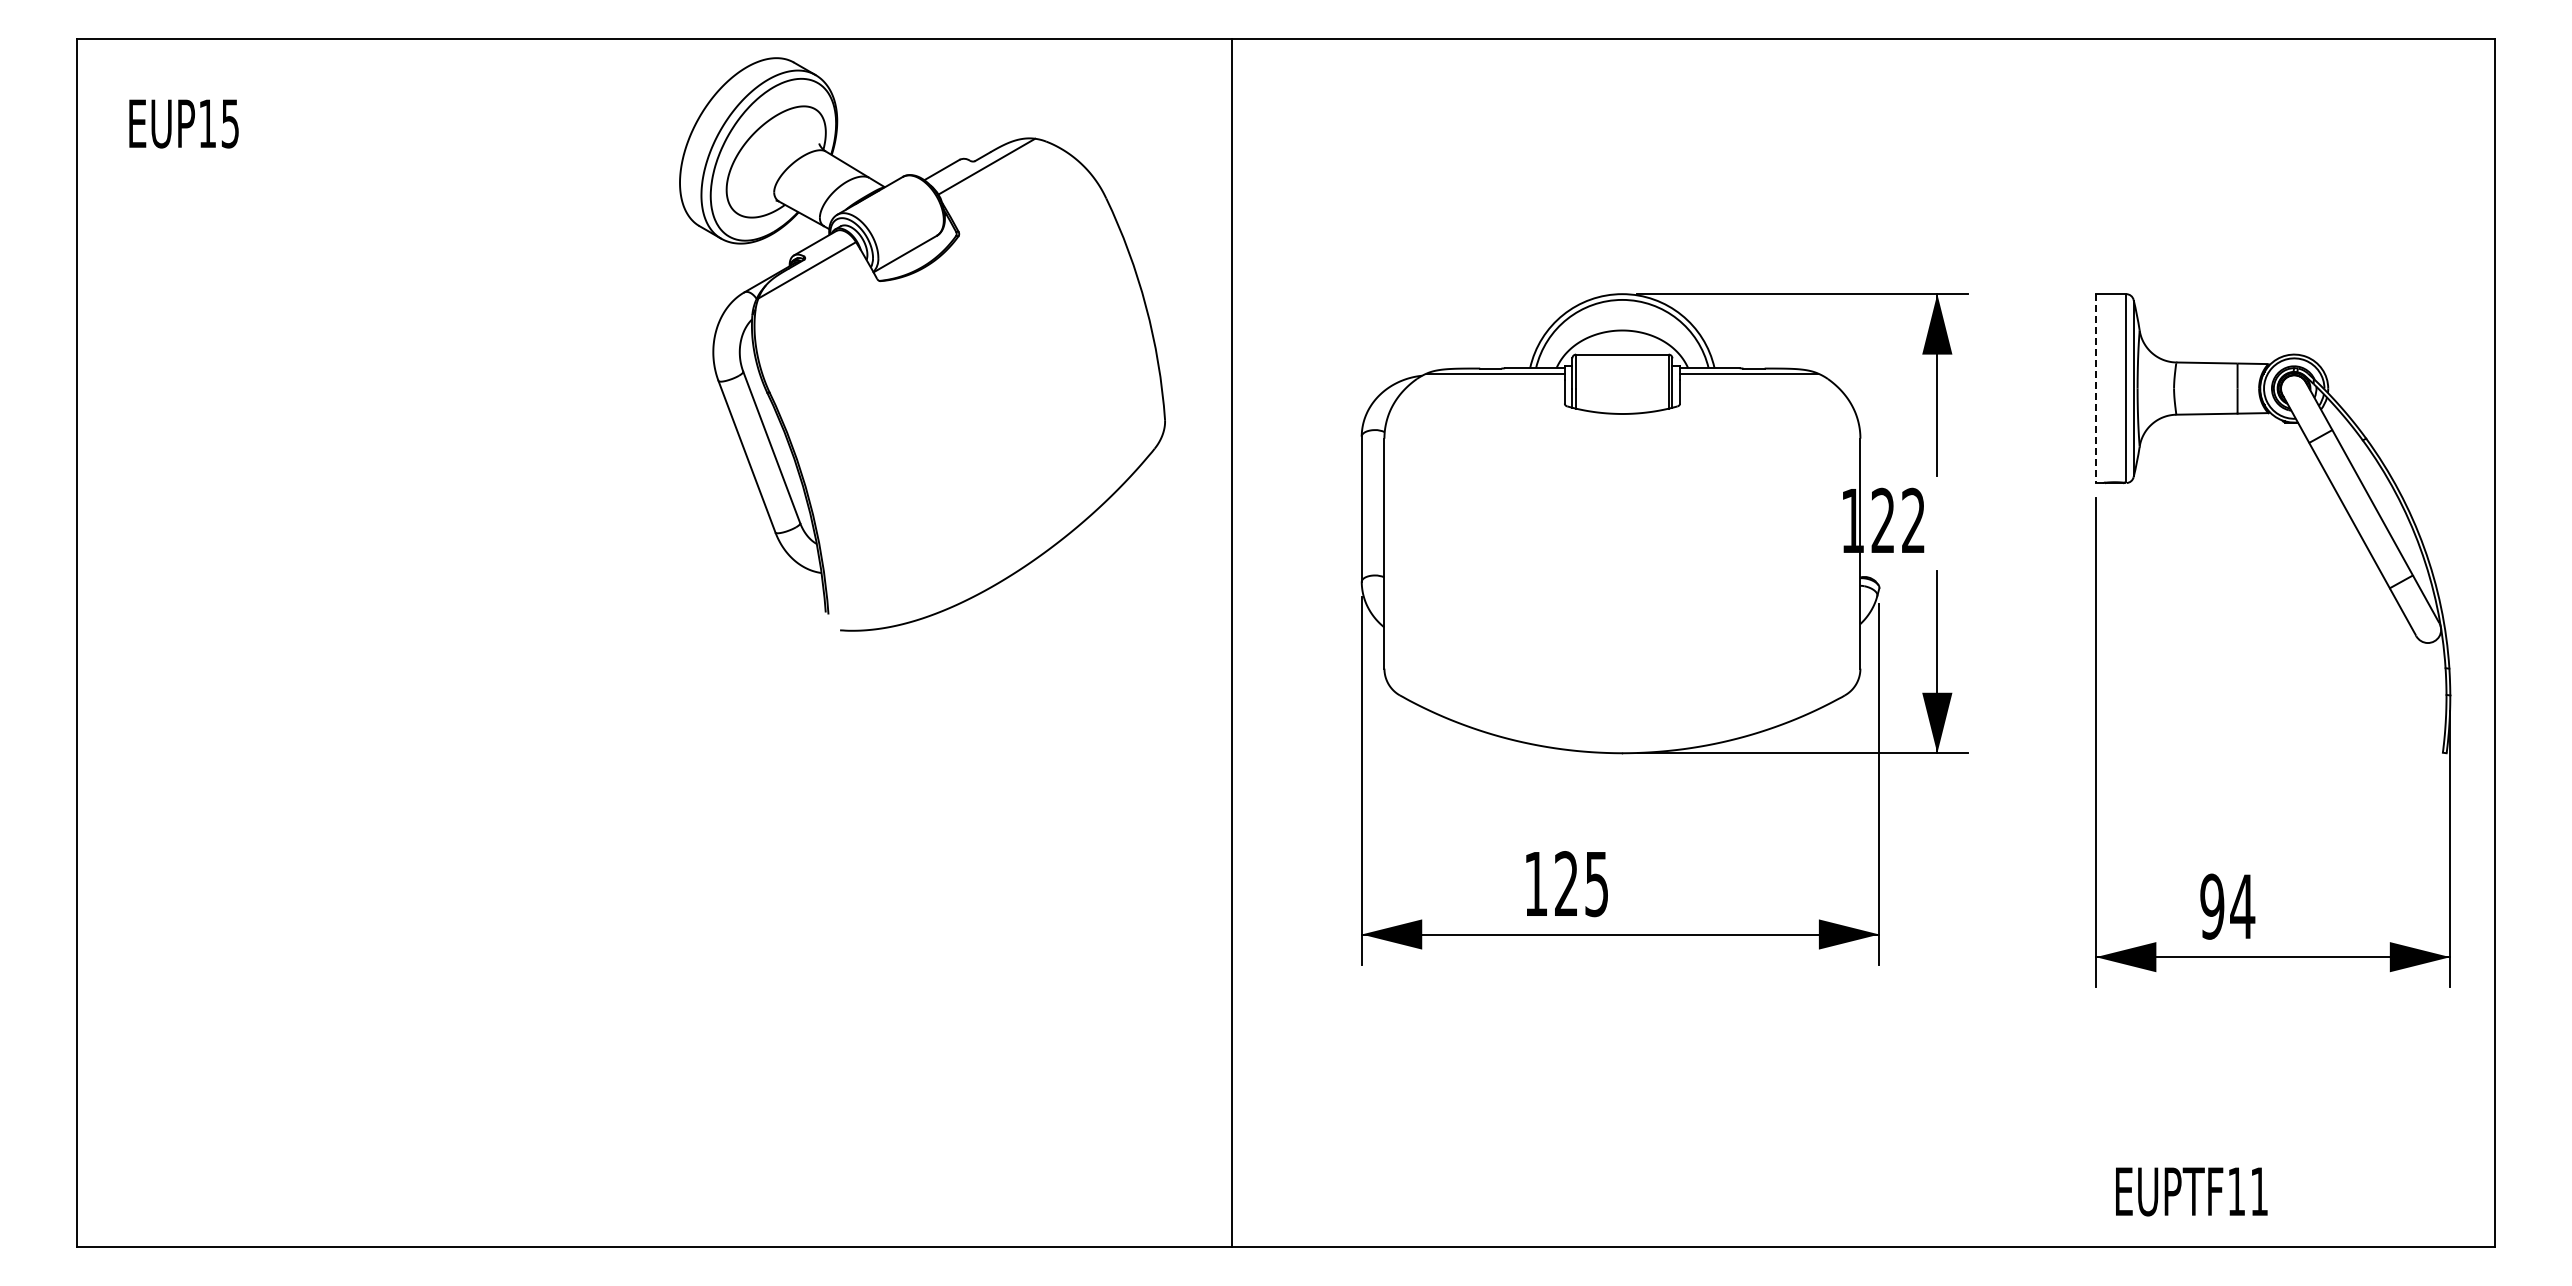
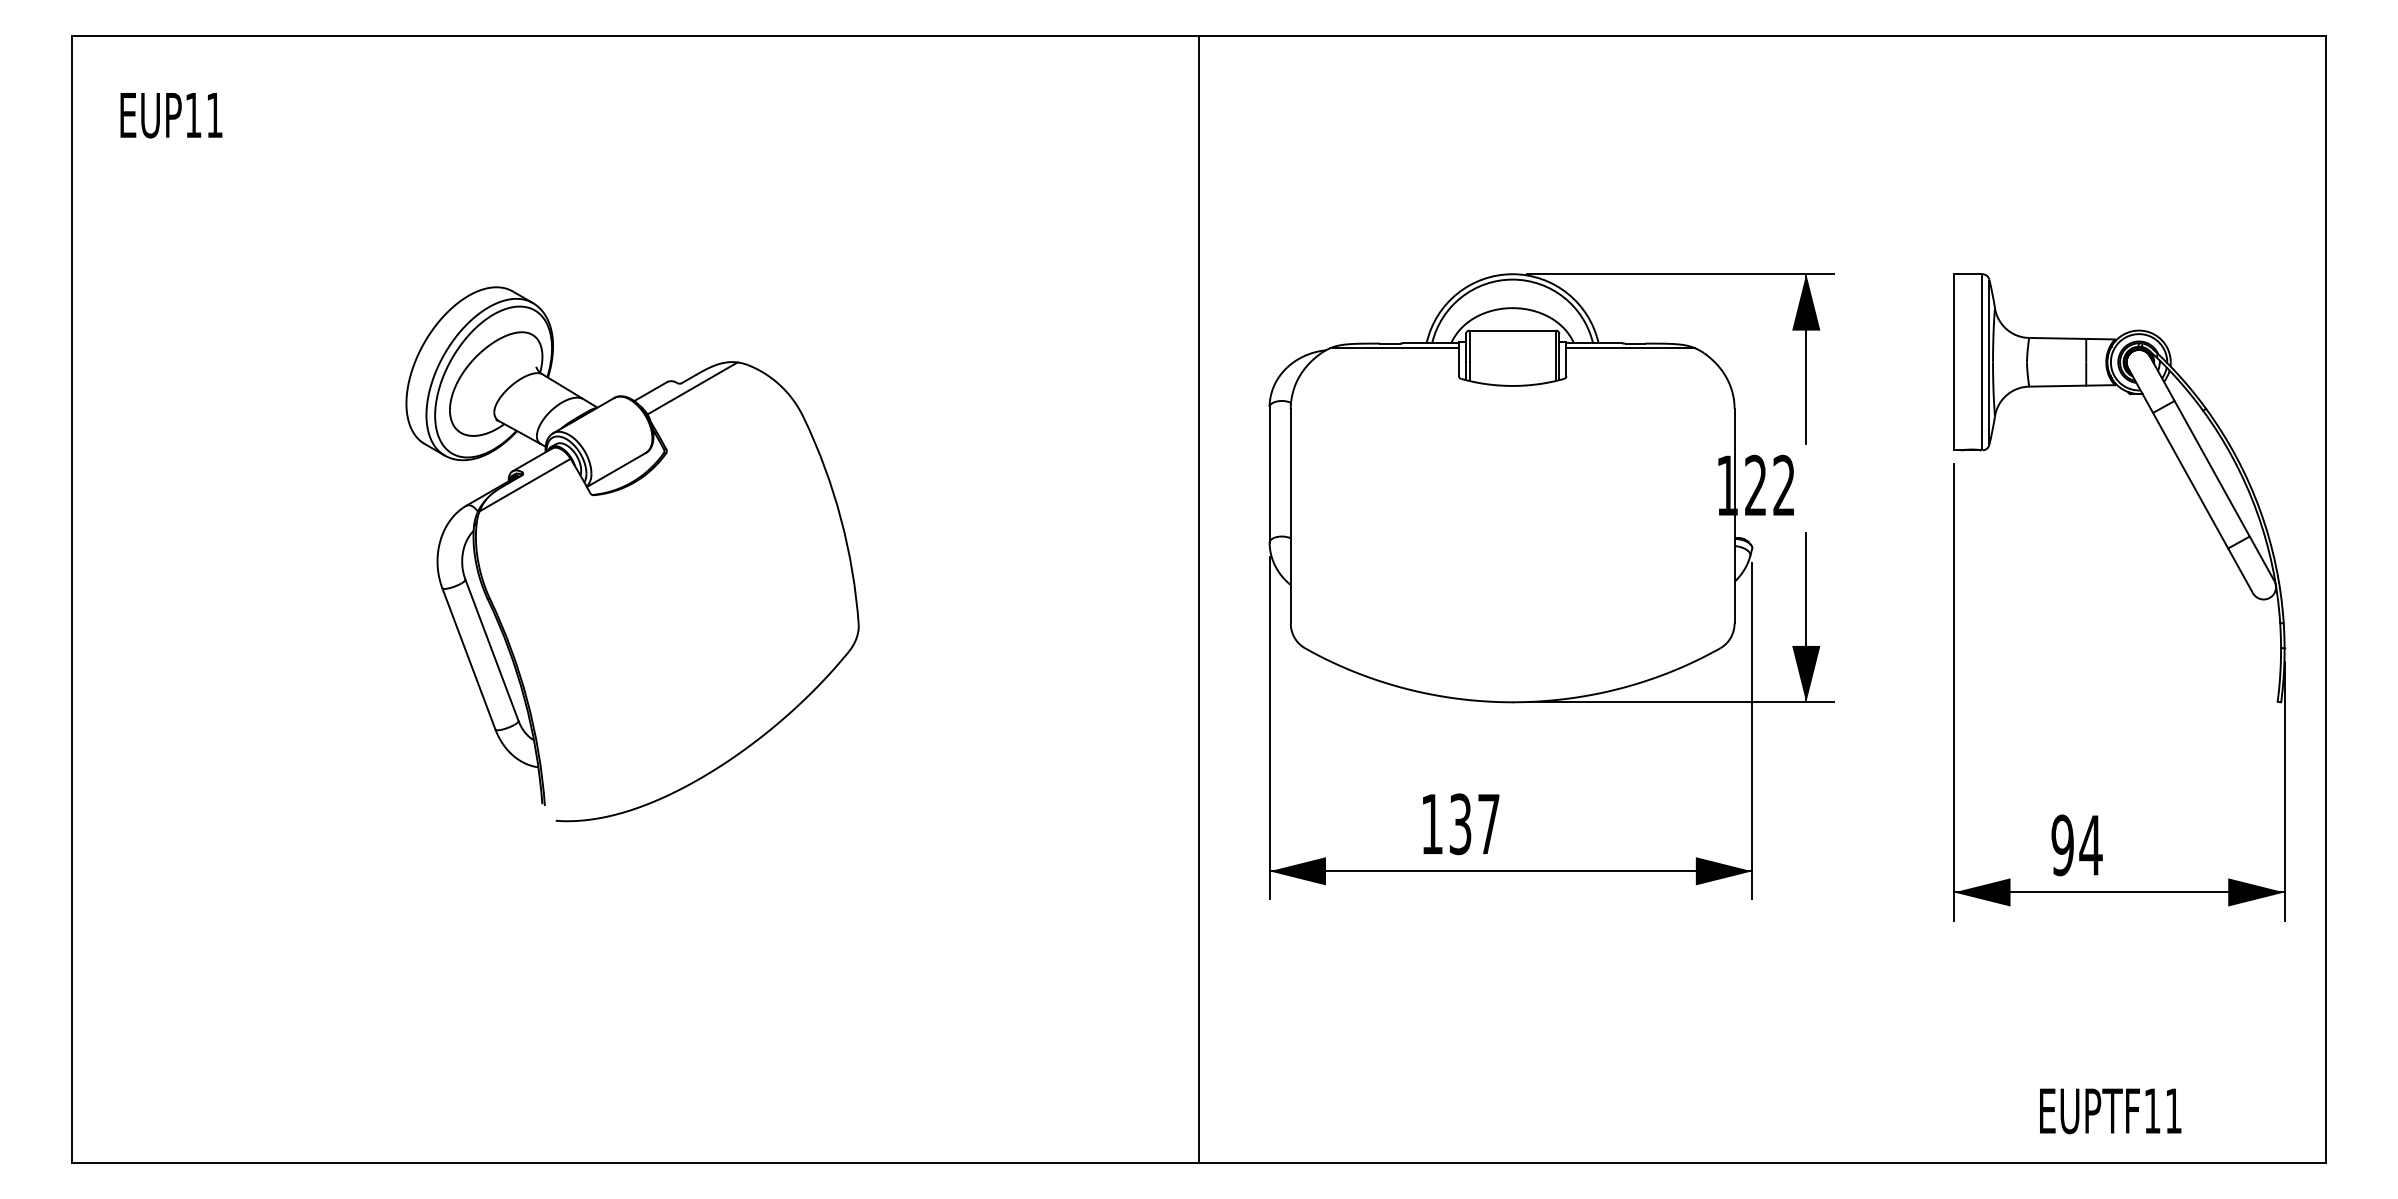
text: (229, 123) -> (213, 115), EUP15 -> EUP11
part: (901, 278) -> (612, 492), moved
line: (2095, 389) -> (1953, 363), dashed -> solid
line: (1232, 642) -> (1199, 599), moved
text: (1581, 884) -> (1474, 824), 125 -> 137
text: (2191, 1191) -> (2110, 1110), moved

